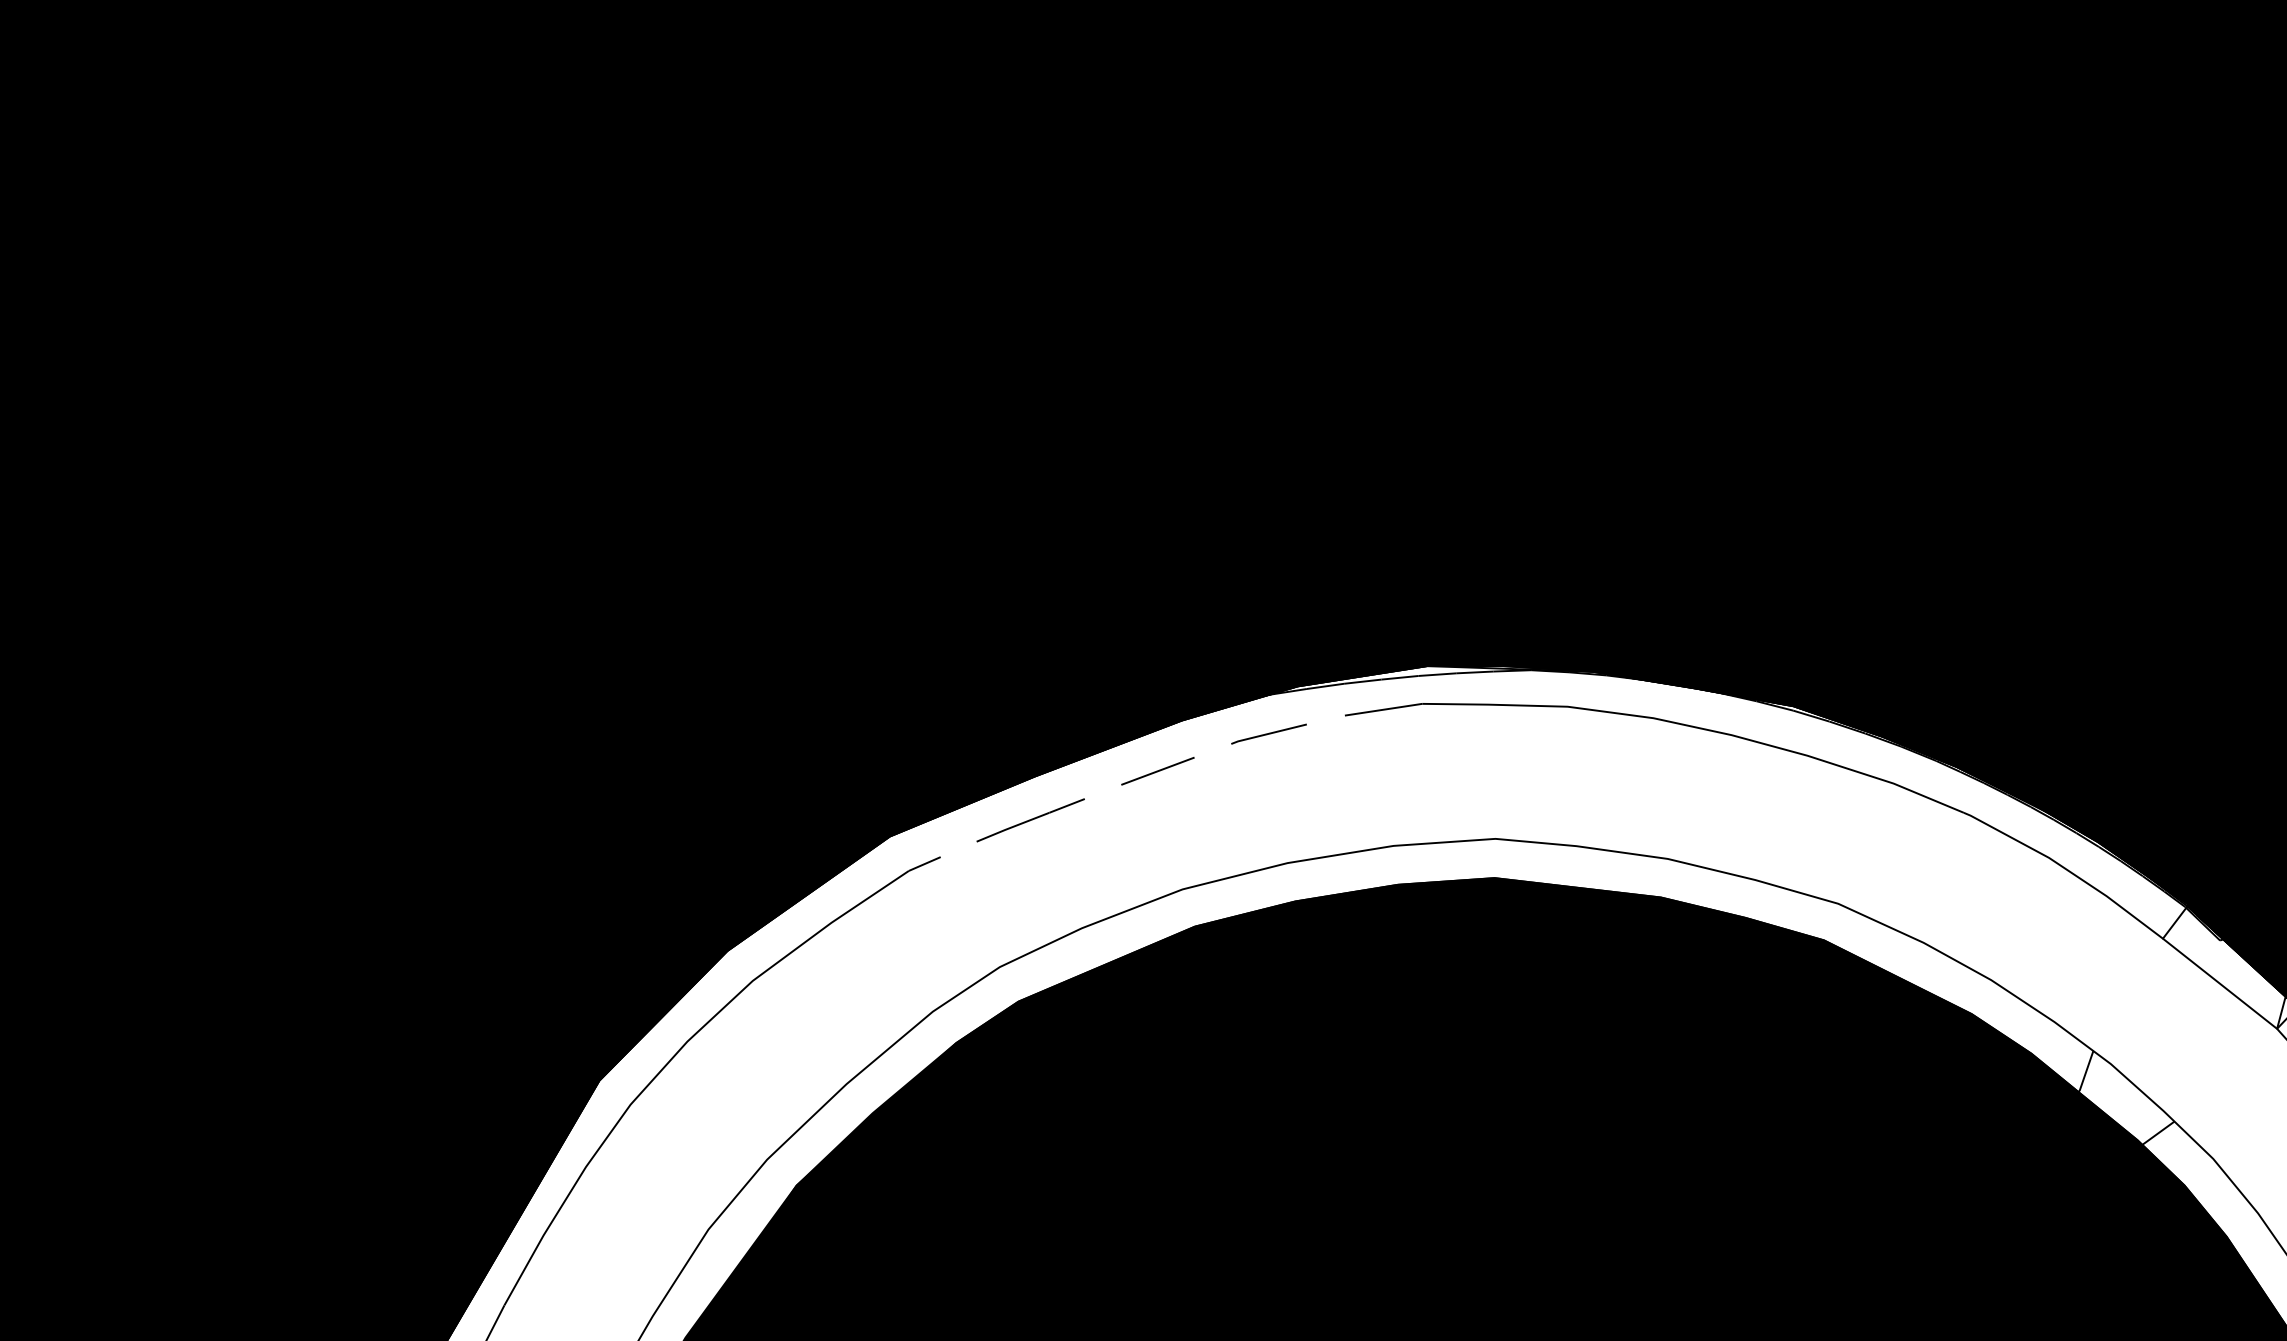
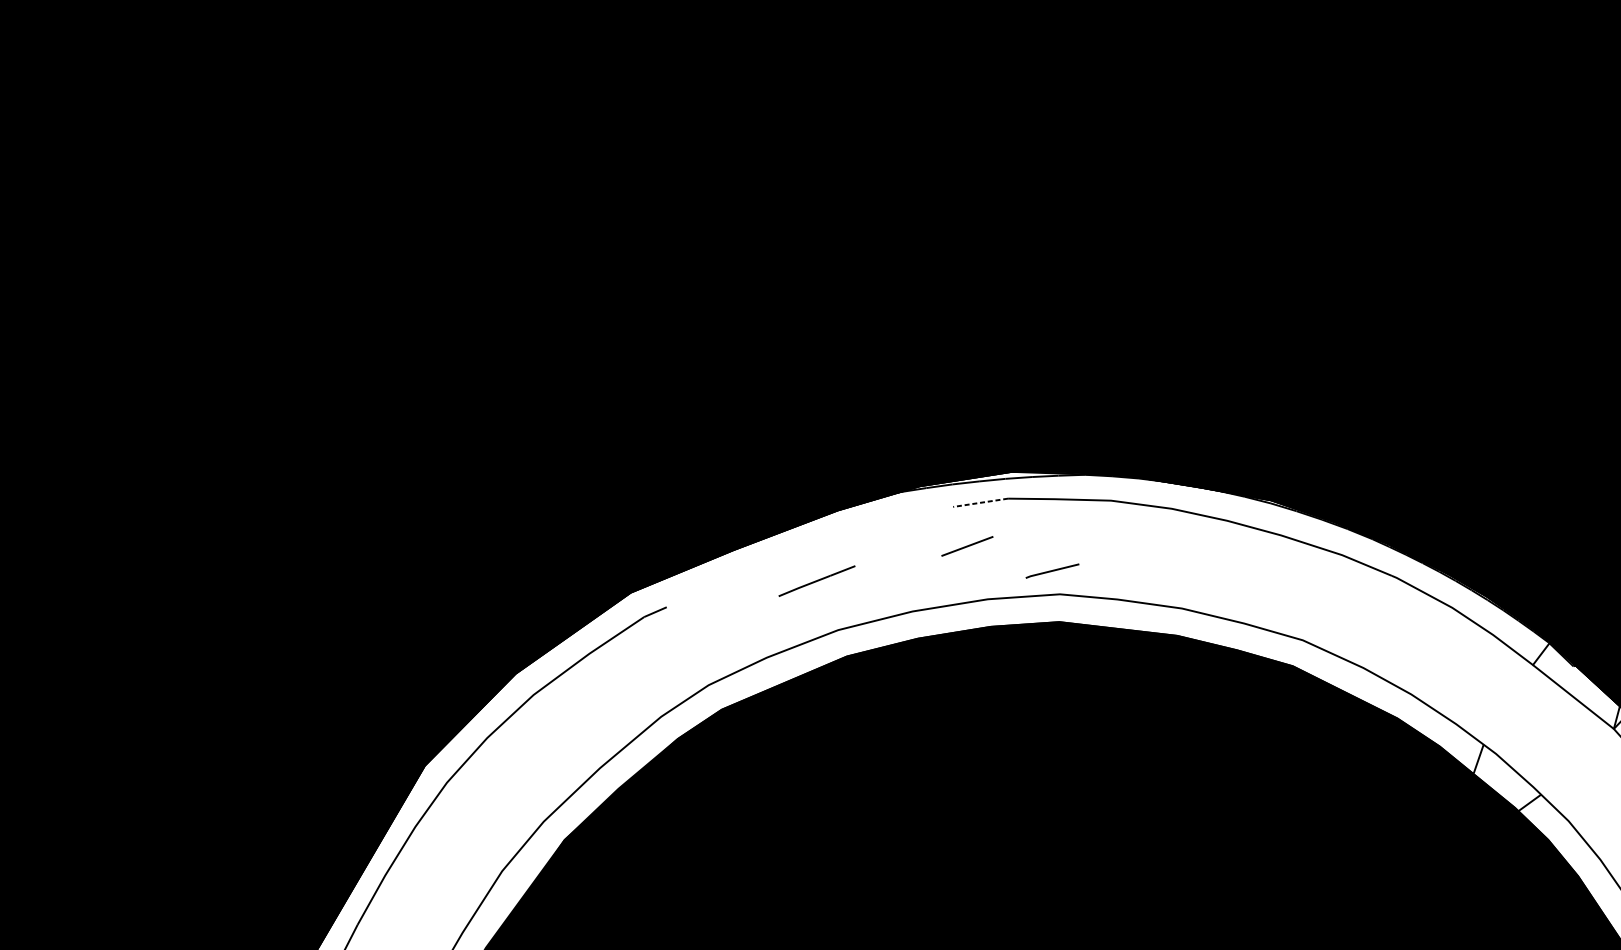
line: (1383, 709) -> (980, 502), solid -> dashed
line: (1268, 733) -> (1052, 570), moved
line: (1157, 771) -> (967, 546), moved
line: (1030, 820) -> (816, 581), moved

